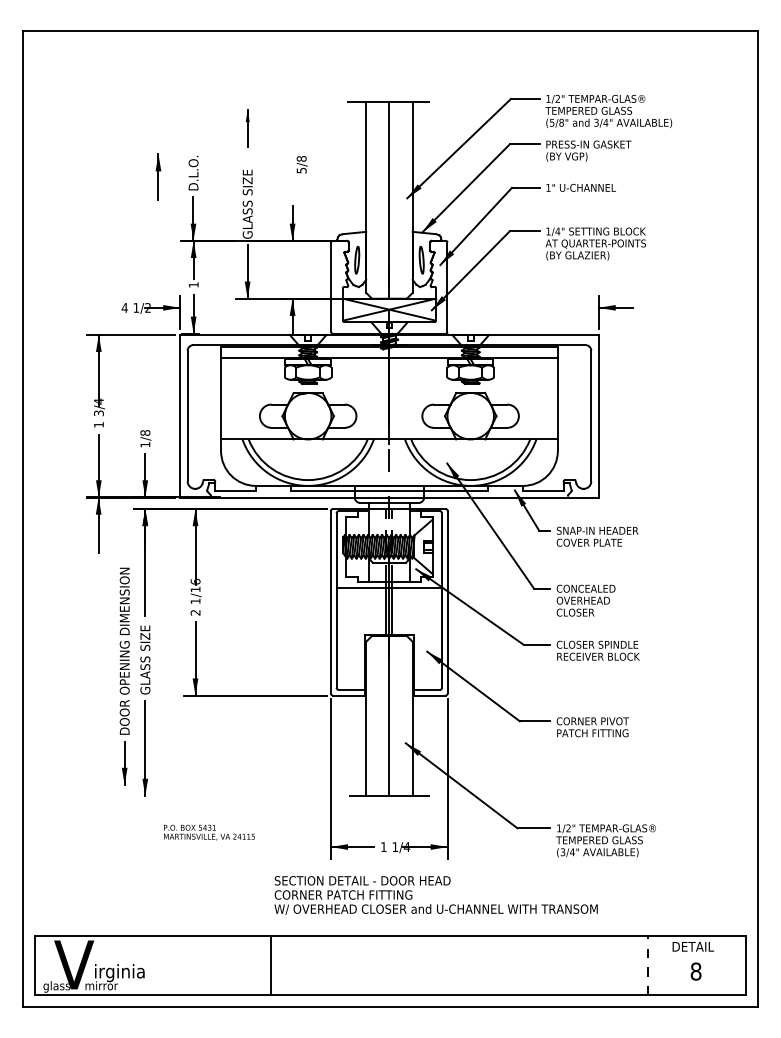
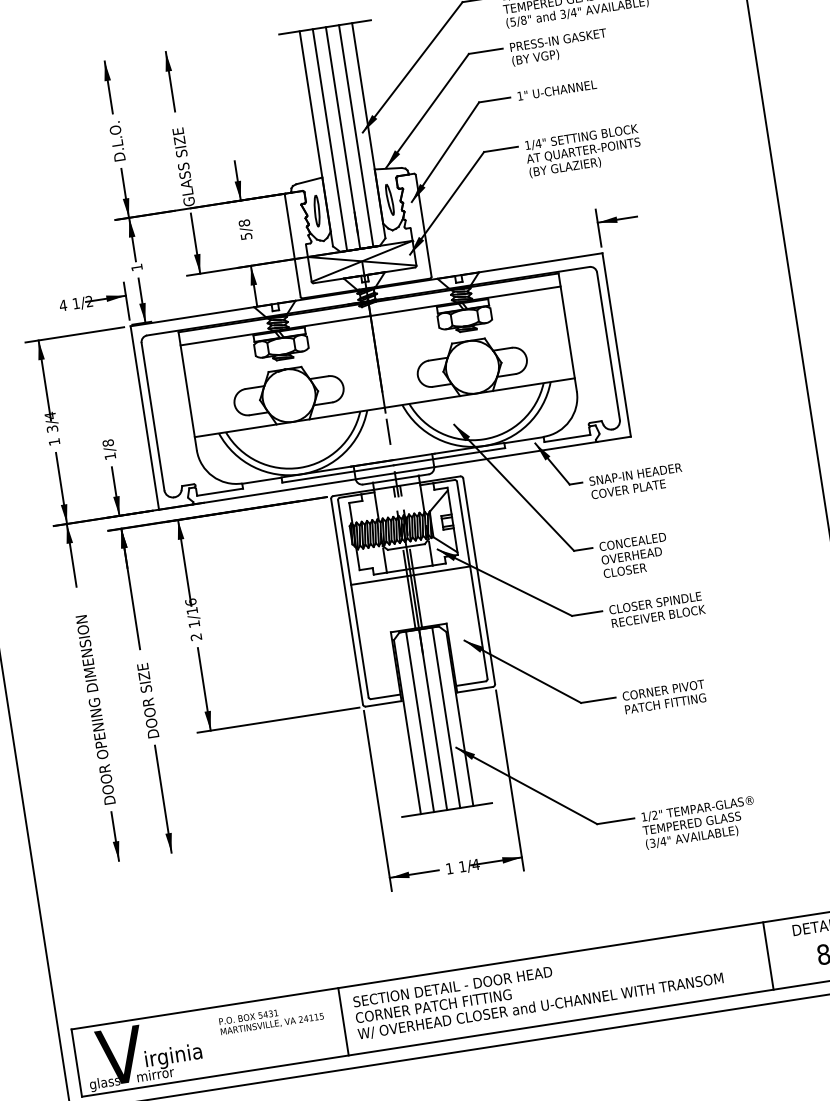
part: (247, 128) -> (170, 81), size x1.43
text: (301, 164) -> (245, 229), moved
part: (158, 176) -> (108, 86), moved
line: (377, 200) -> (329, 140), added
line: (401, 200) -> (356, 136), added
text: (145, 659) -> (147, 698), GLASS SIZE -> DOOR SIZE
part: (124, 676) -> (99, 738), moved
line: (377, 716) -> (419, 722), added
line: (401, 716) -> (446, 718), added
text: (209, 832) -> (271, 1019), moved
text: (435, 895) -> (537, 990), moved
line: (647, 965) -> (767, 956), dashed -> solid

